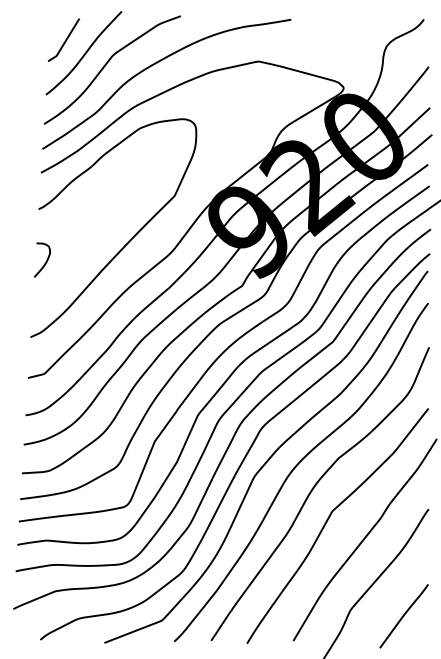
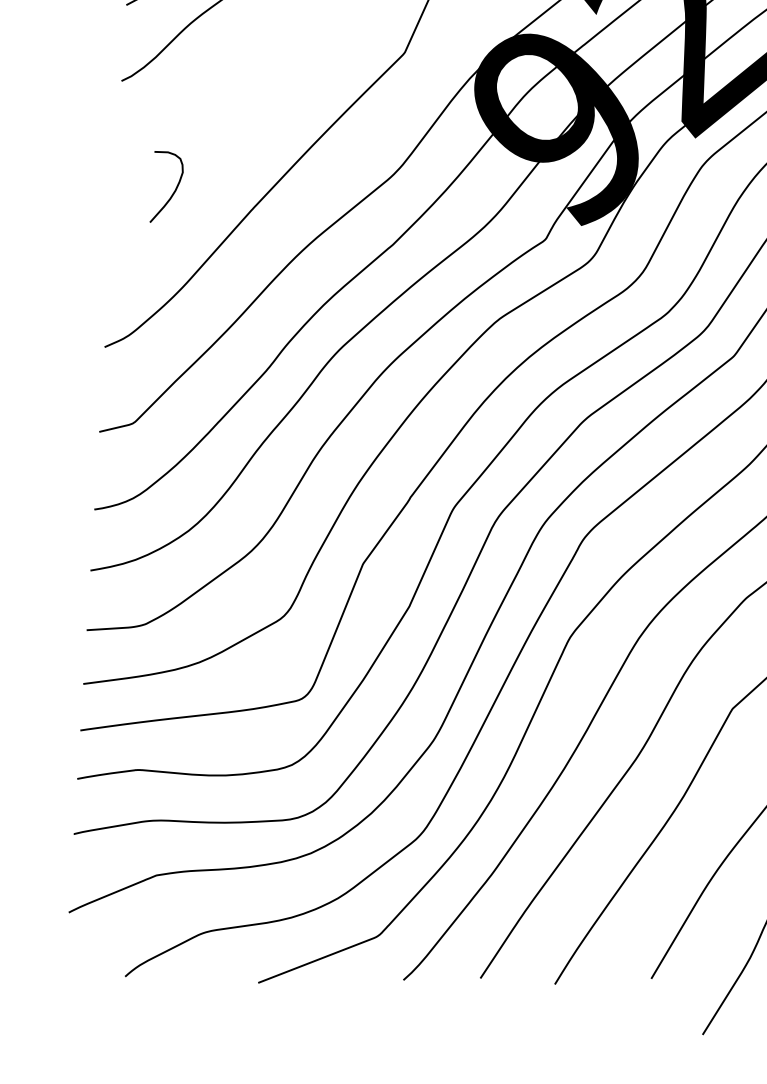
curve: (45, 261) -> (173, 189), moved

